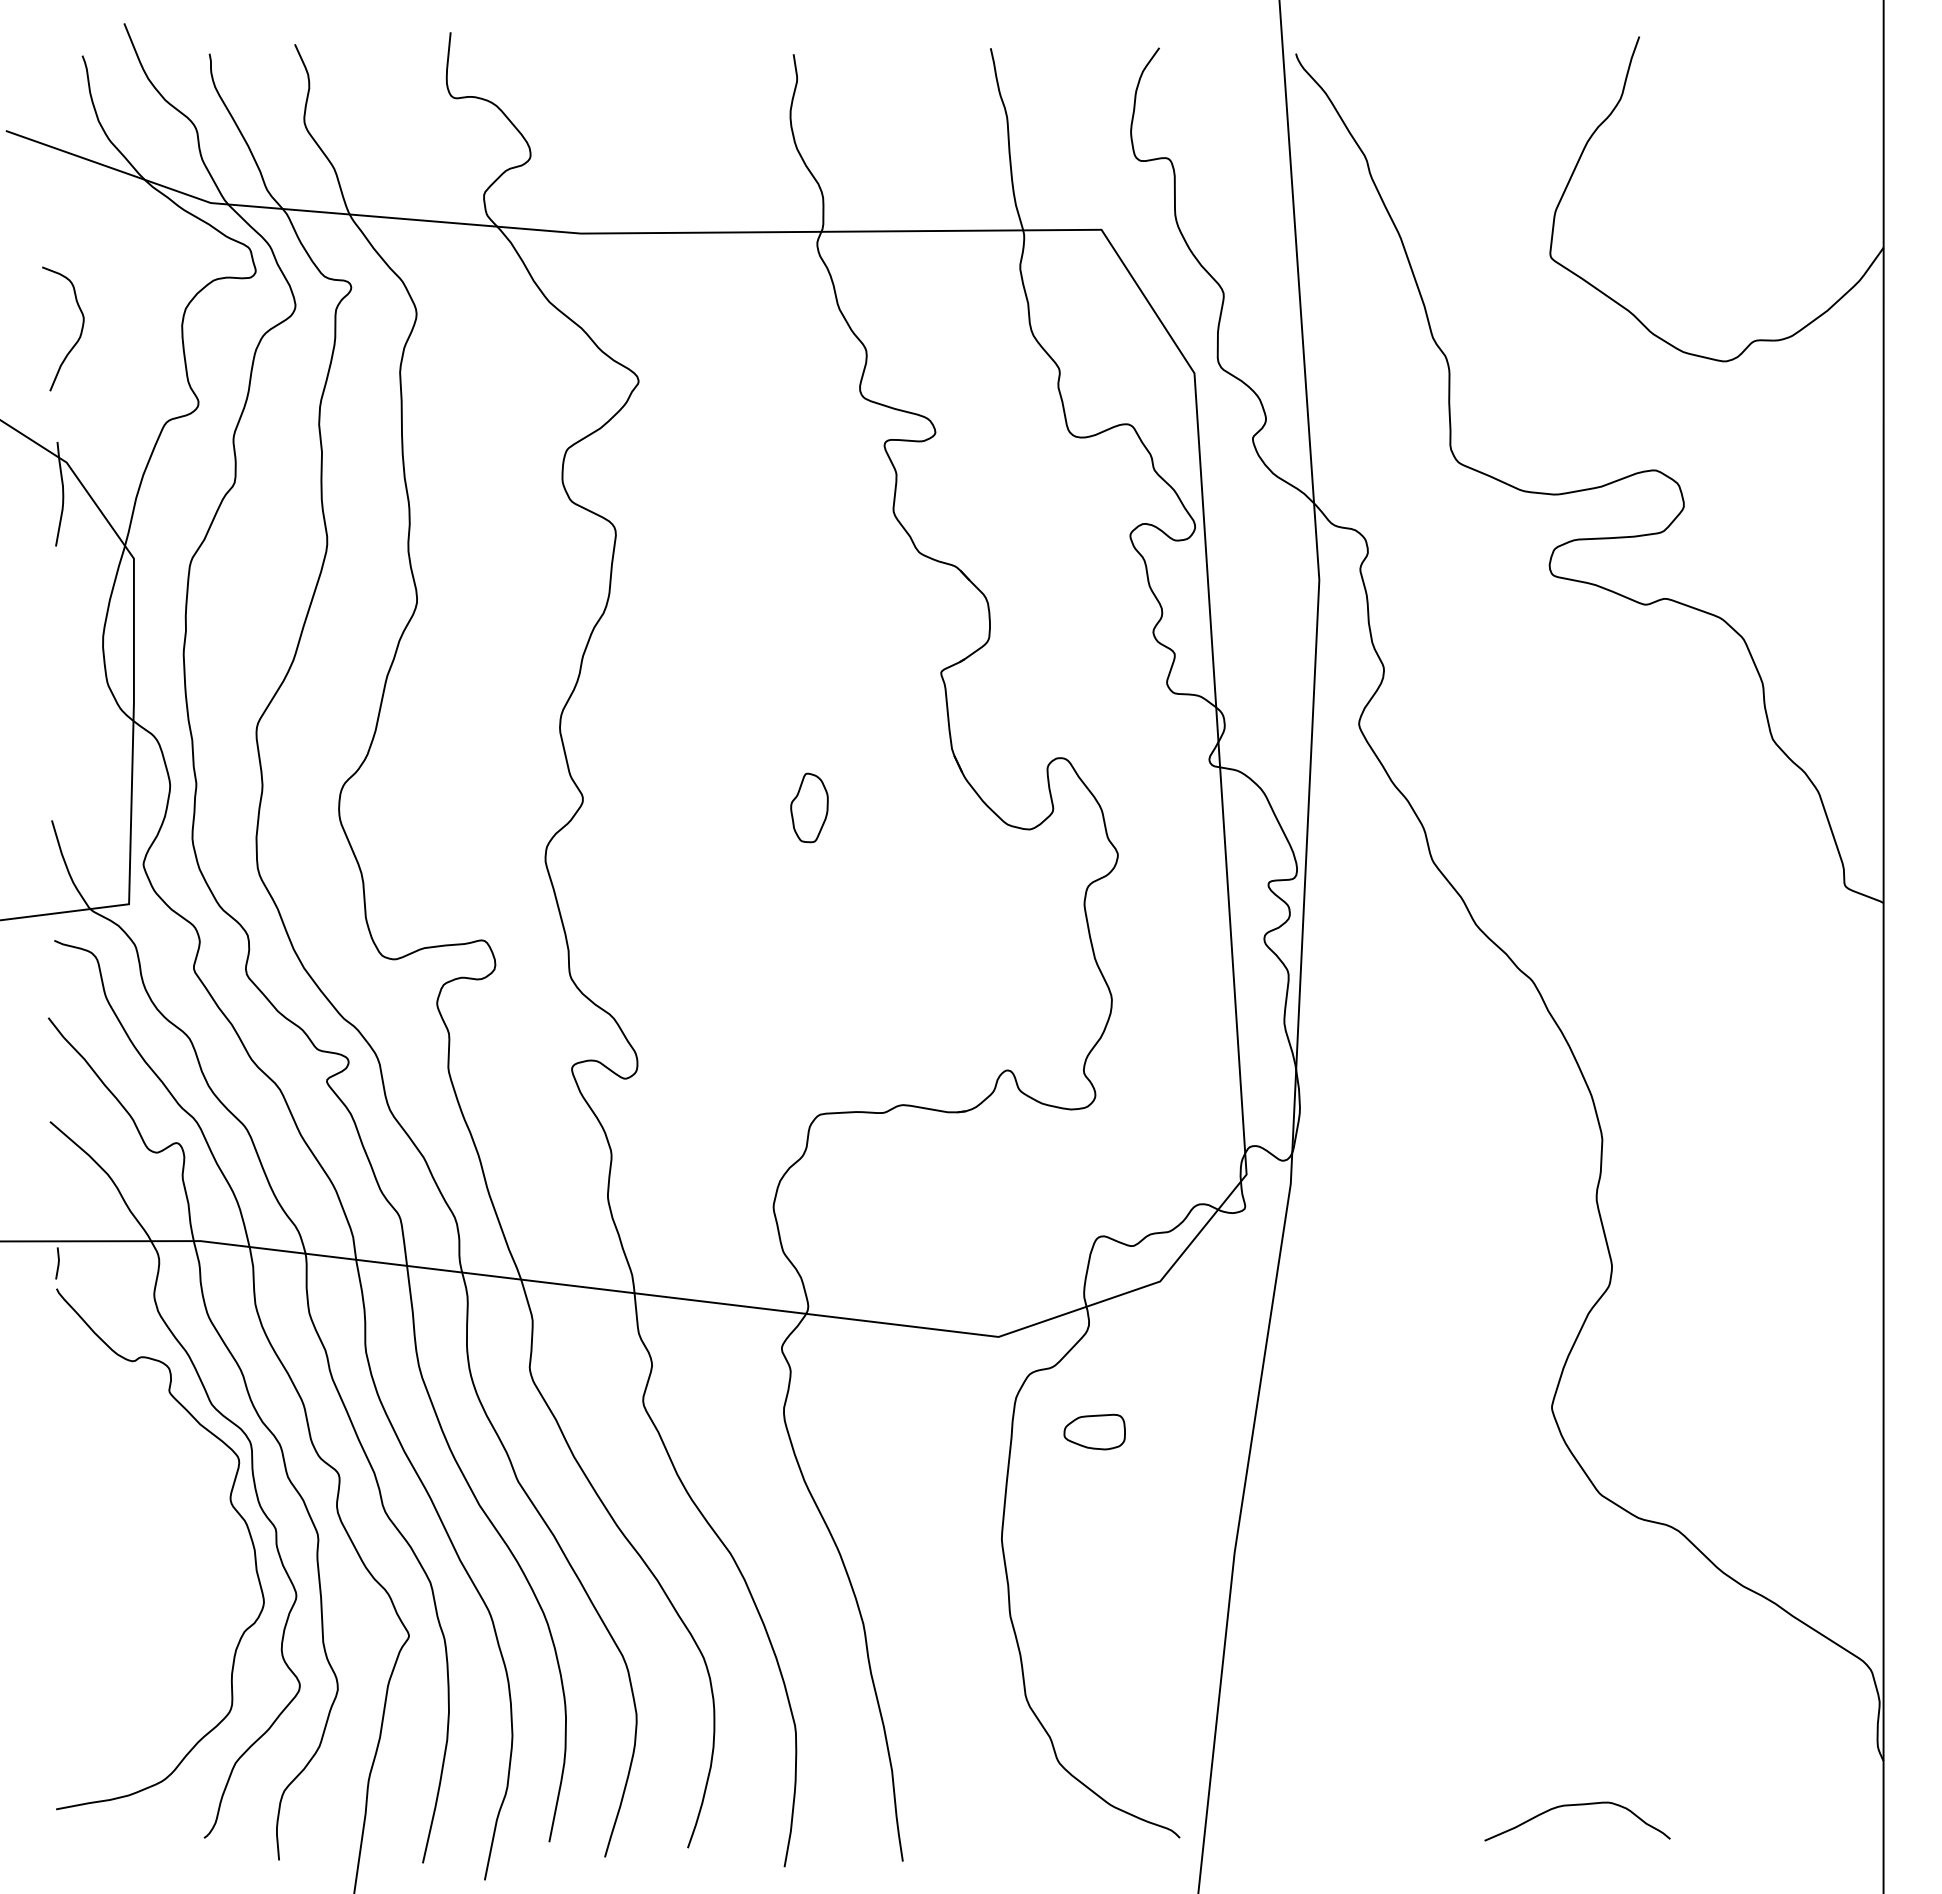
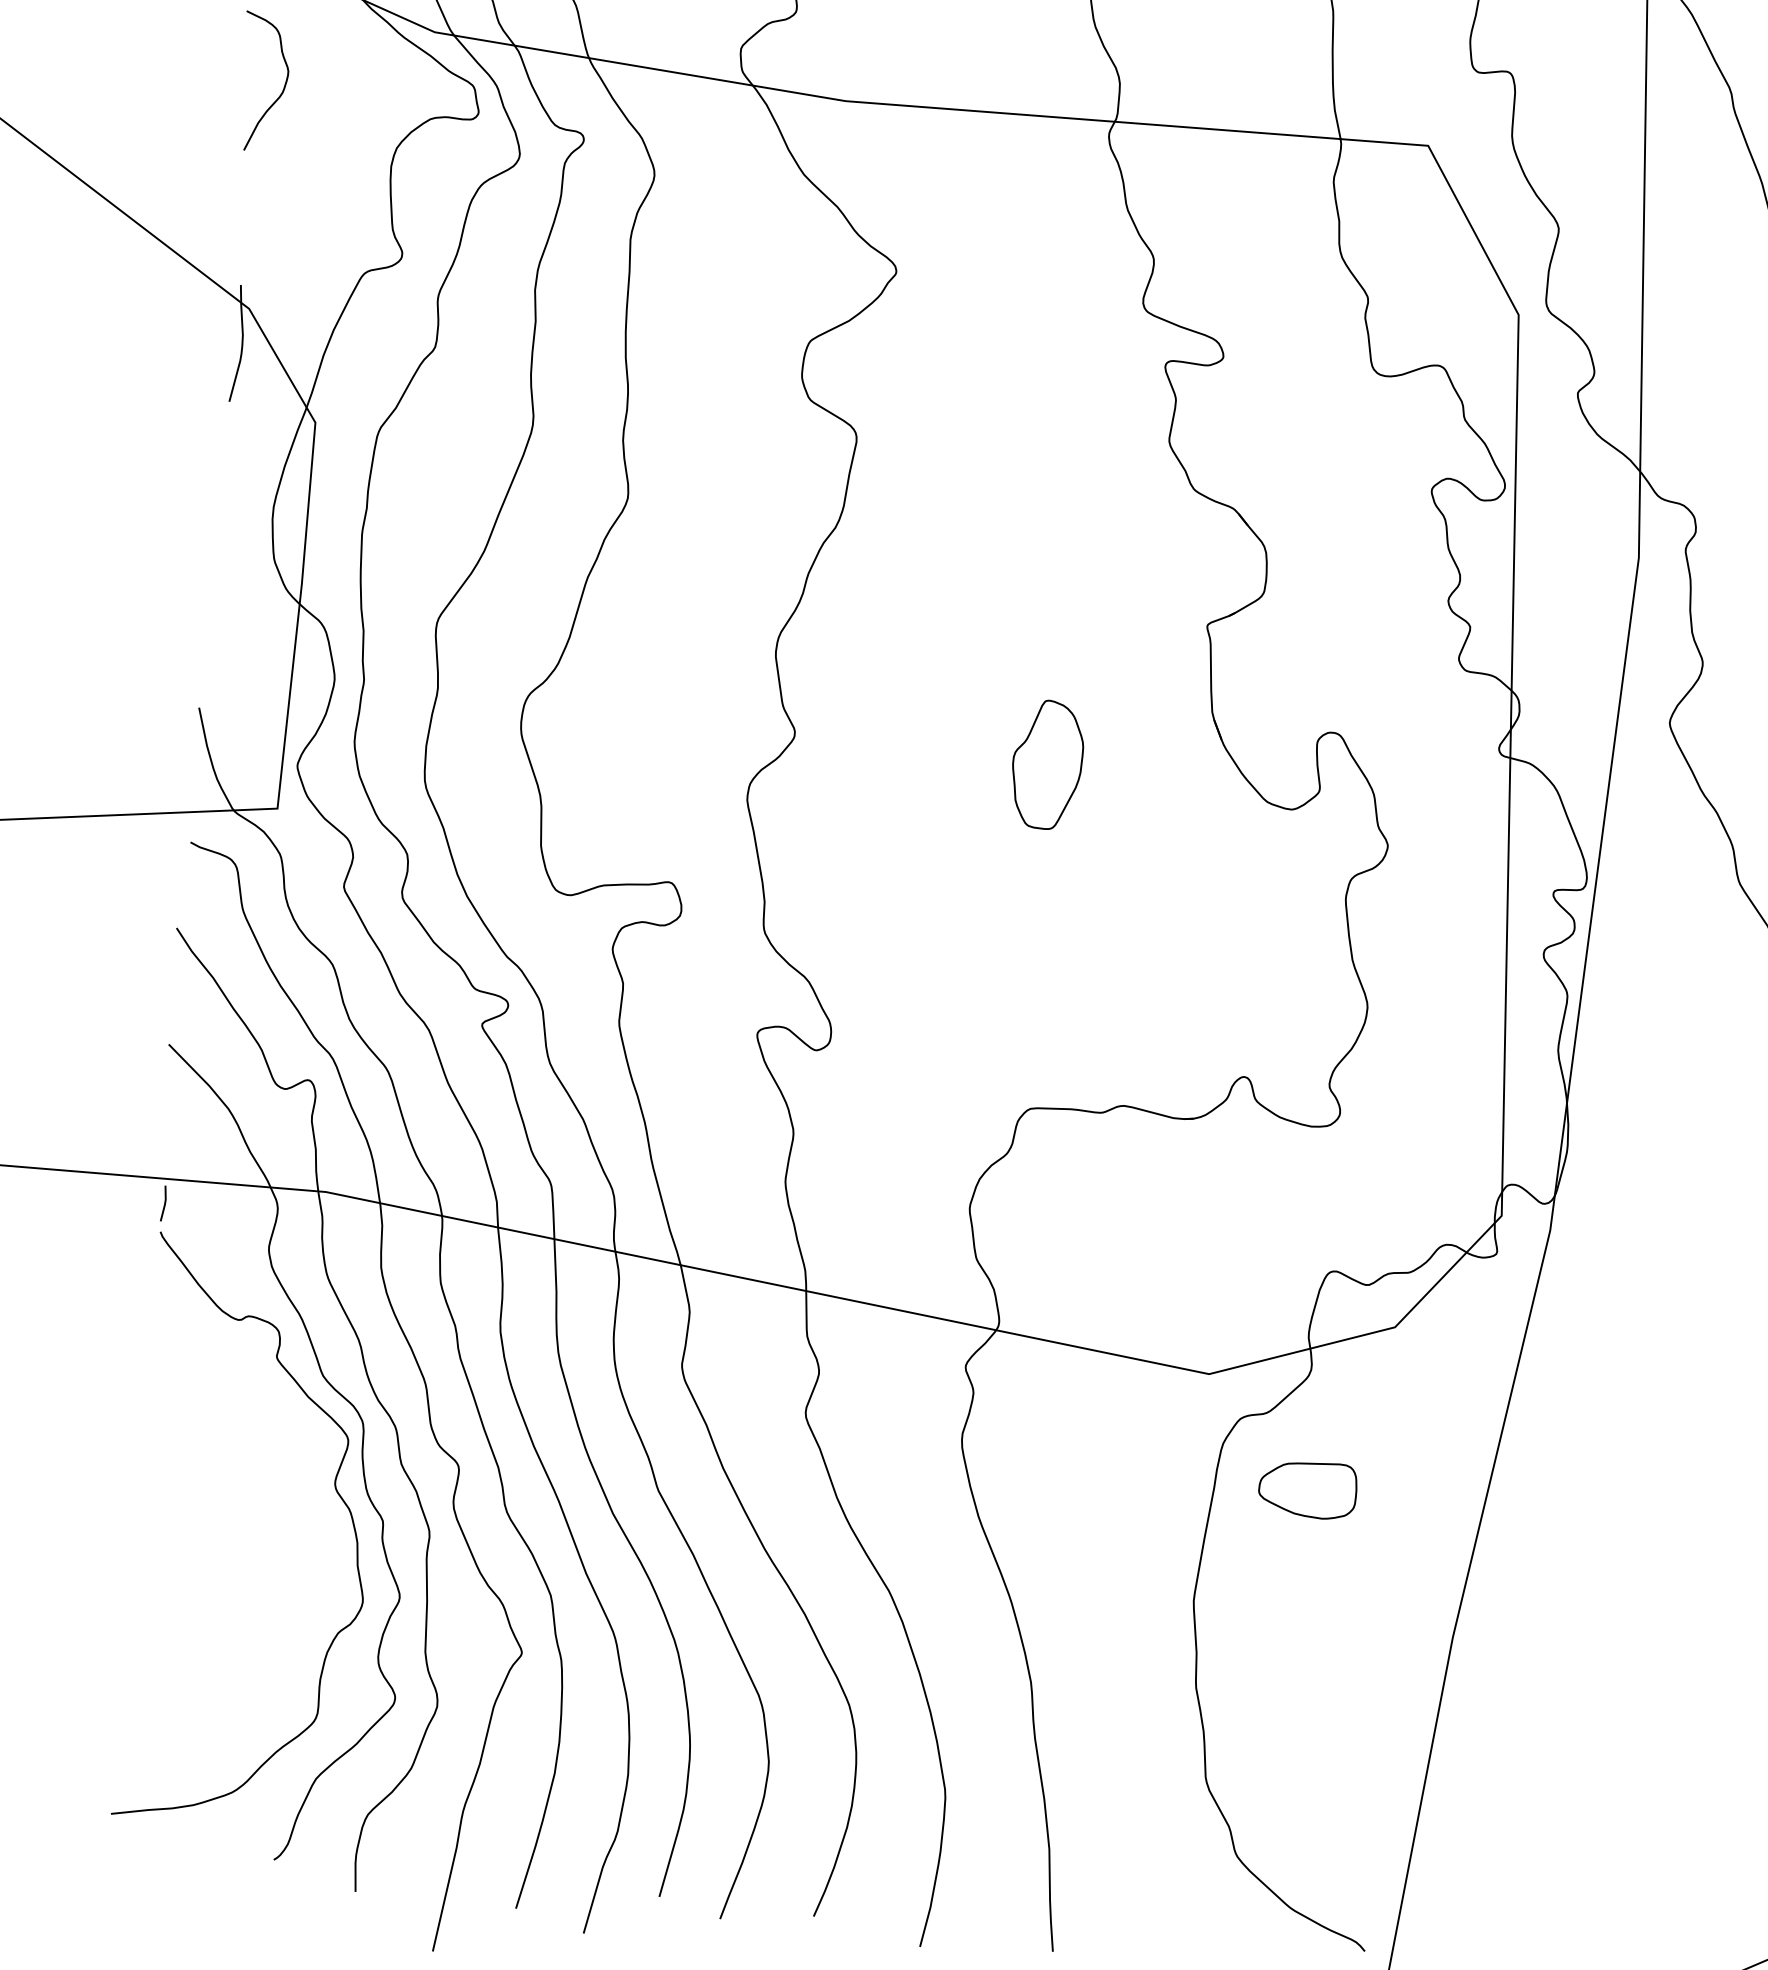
curve: (80, 331) -> (283, 86), moved
part: (809, 807) -> (1047, 764), size x1.67
part: (1094, 1431) -> (1307, 1488), size x1.43

